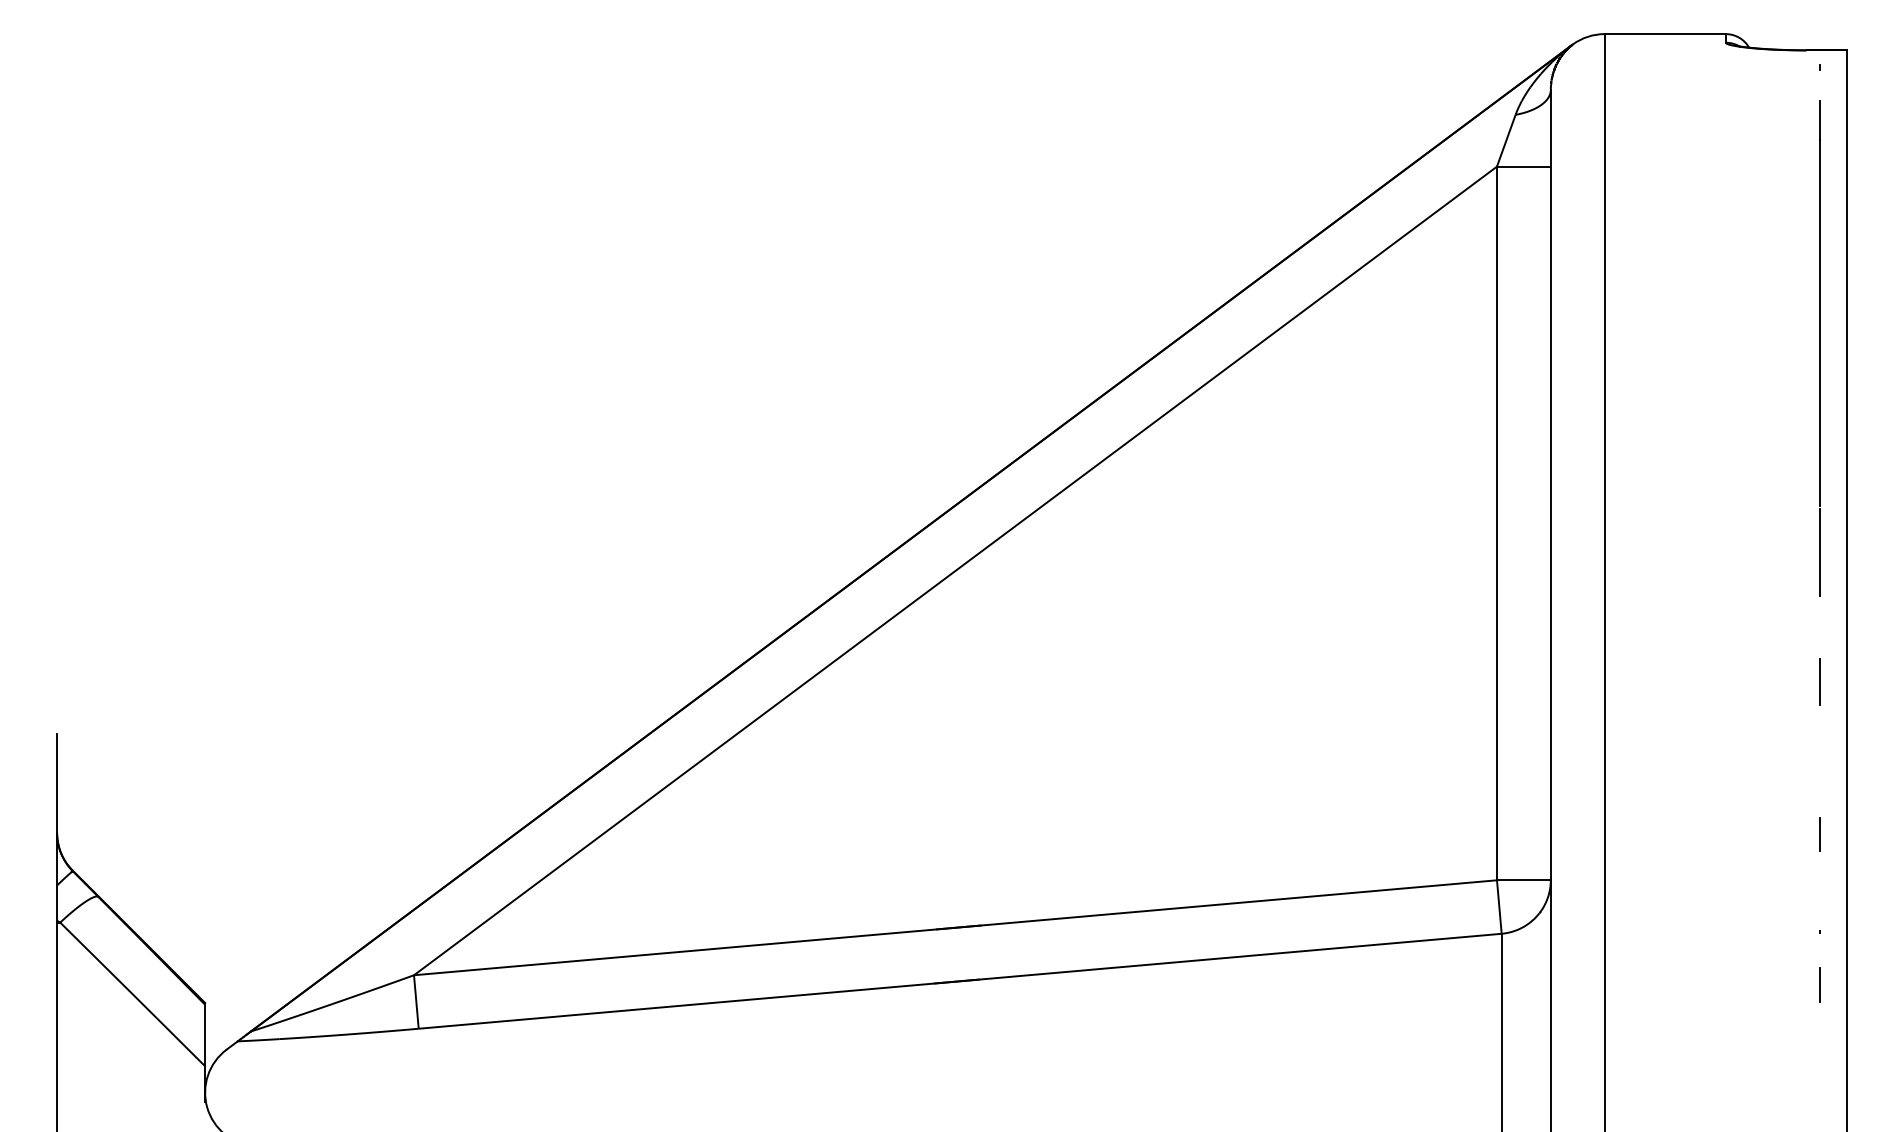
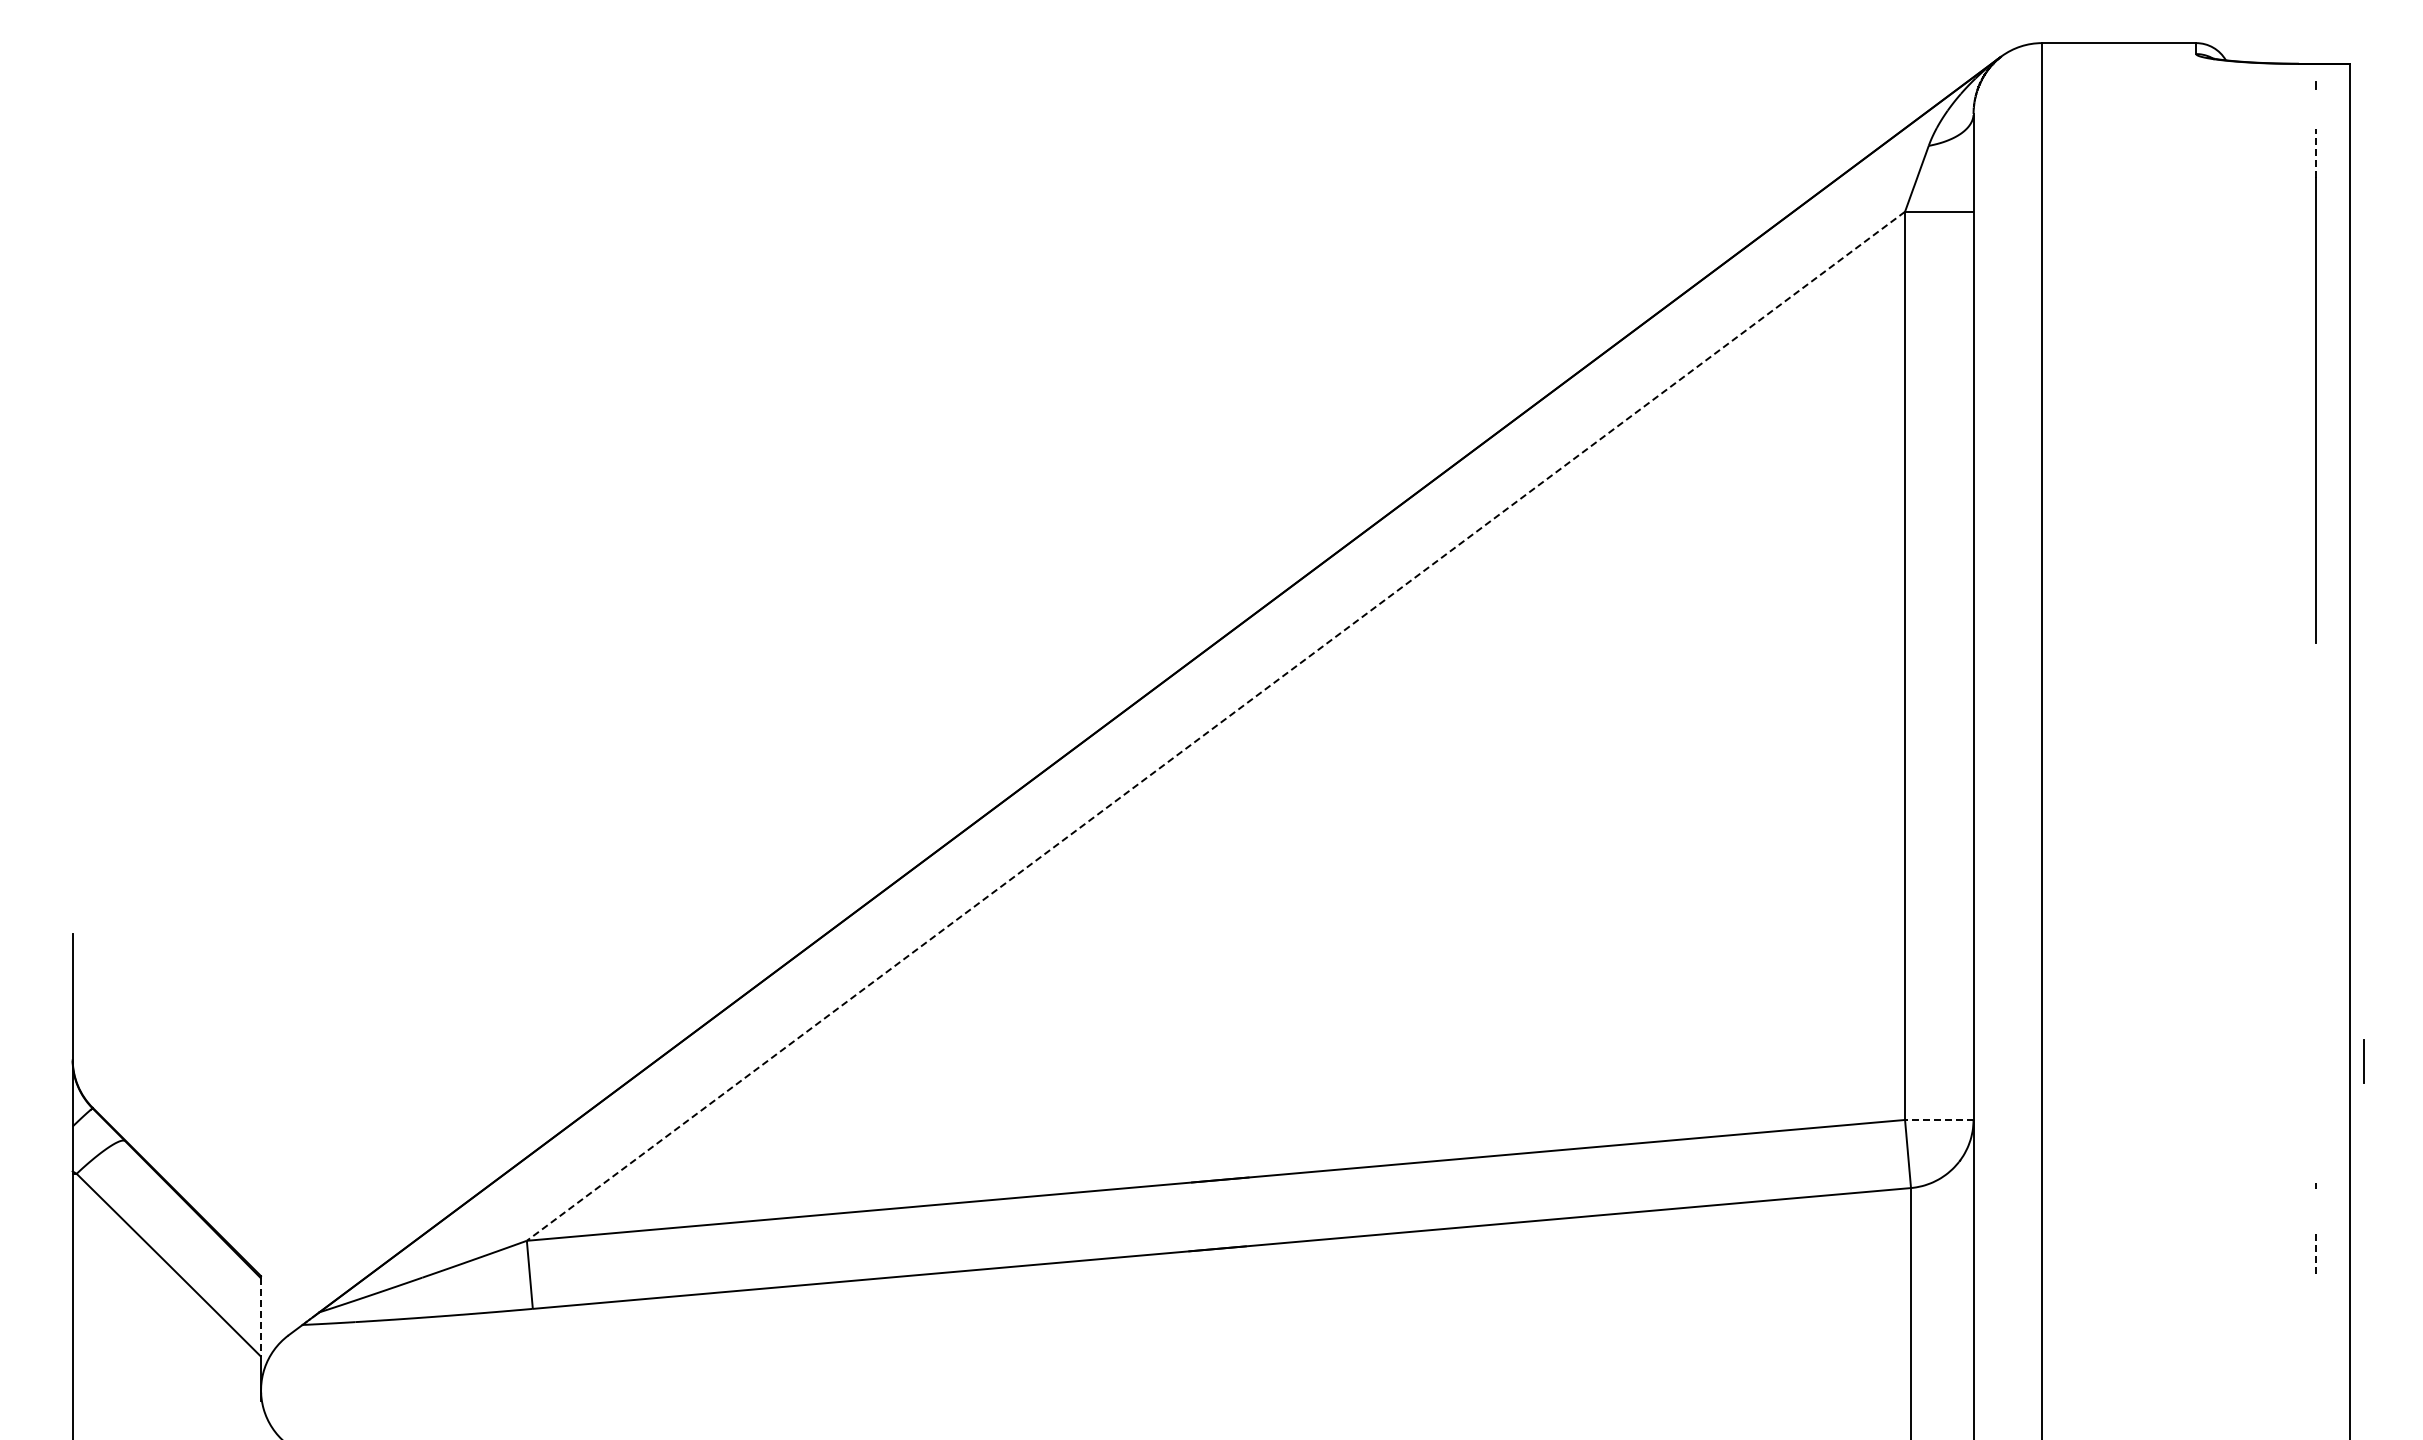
line: (1820, 120) -> (2316, 153), solid -> dashed
line: (1820, 552) -> (2316, 702), removed
line: (955, 571) -> (1215, 726), solid -> dashed
line: (1820, 681) -> (2316, 867), removed
line: (1819, 834) -> (2363, 1061), moved
line: (1523, 879) -> (1938, 1119), solid -> dashed
line: (1820, 984) -> (2316, 1252), solid -> dashed
line: (205, 1036) -> (261, 1318), solid -> dashed

